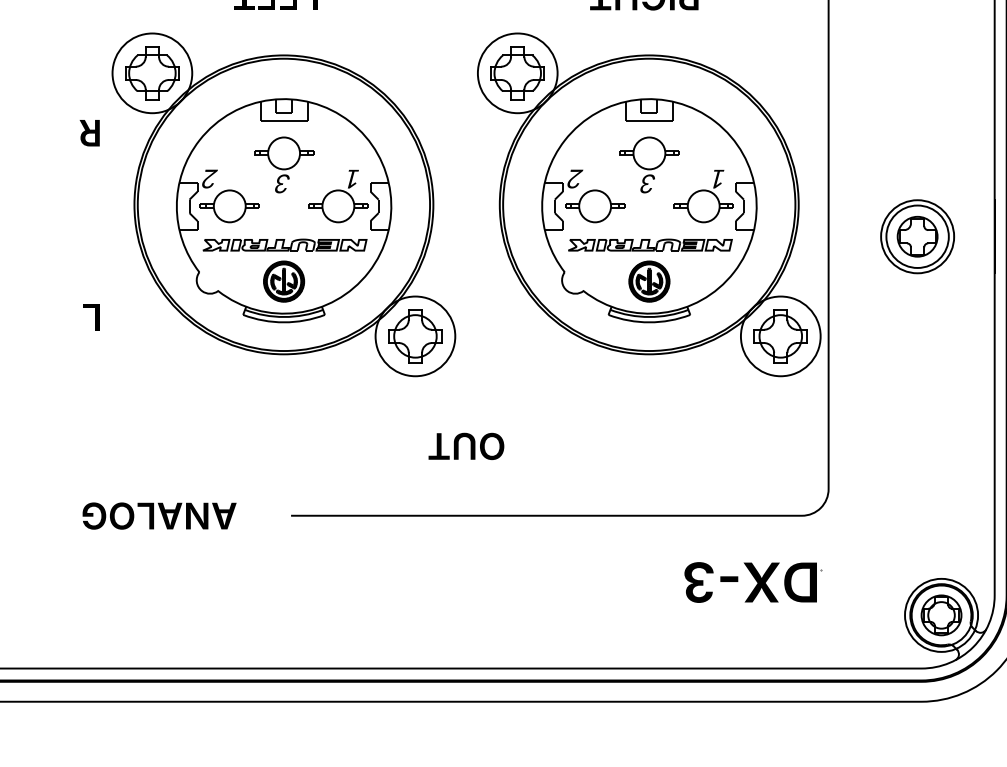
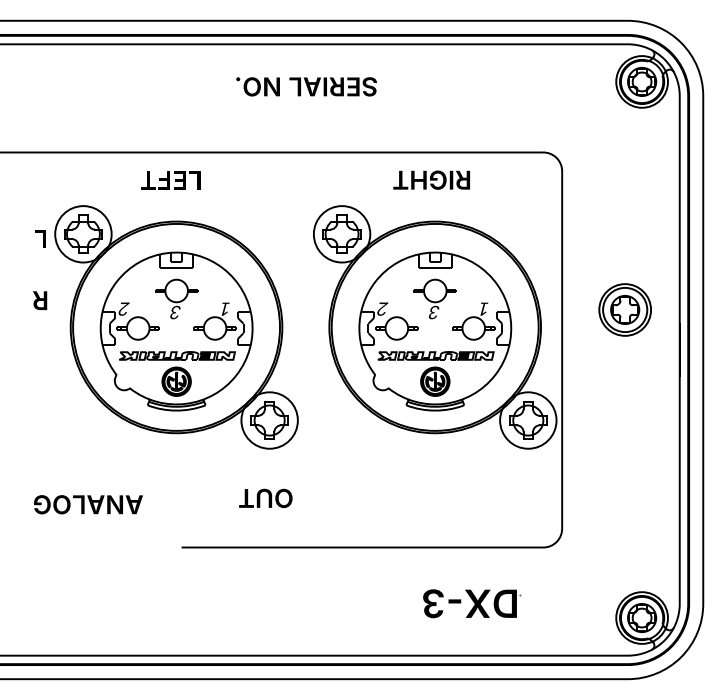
text: (90, 132) -> (40, 300), moved
part: (916, 236) -> (624, 309), moved
text: (91, 316) -> (40, 238), moved
text: (466, 445) -> (265, 497), moved
text: (159, 515) -> (88, 504), moved
part: (754, 582) -> (472, 603), moved

